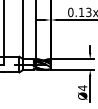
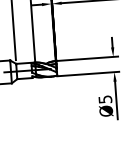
text: (82, 88) -> (105, 100), Ø4 -> Ø5

